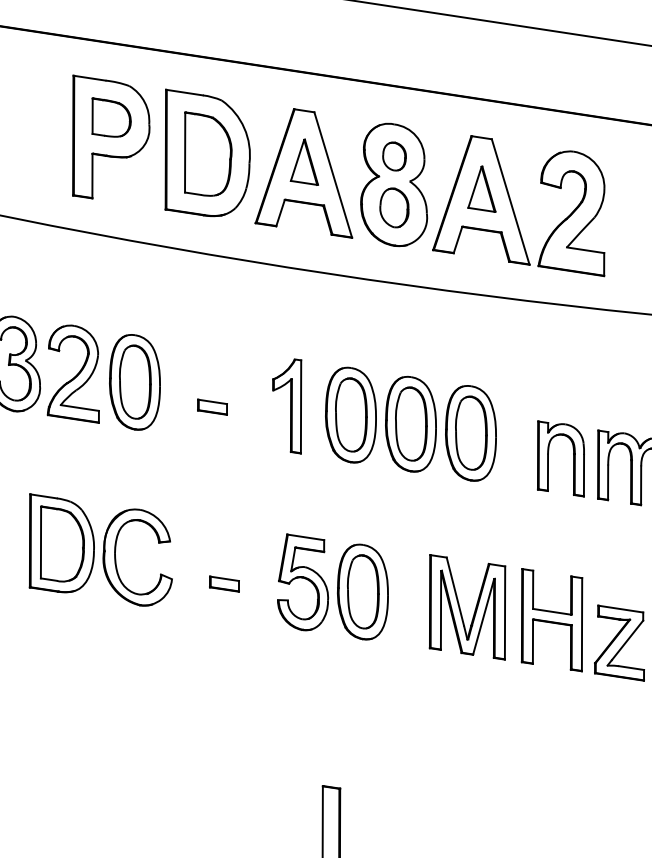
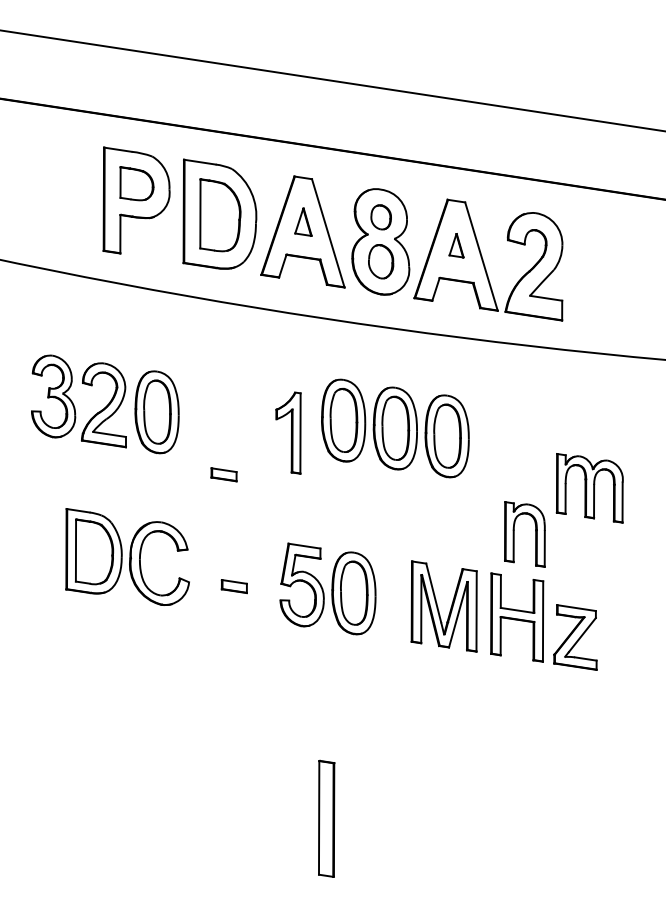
part: (304, 161) -> (303, 221), size x0.7
part: (481, 189) -> (456, 245), size x0.6
part: (211, 406) -> (223, 474), moved
part: (411, 424) -> (395, 428), moved
part: (548, 459) -> (514, 534), moved

